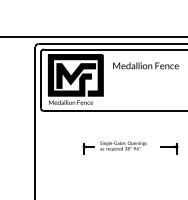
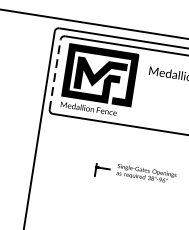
line: (40, 80) -> (54, 74), solid -> dashed

